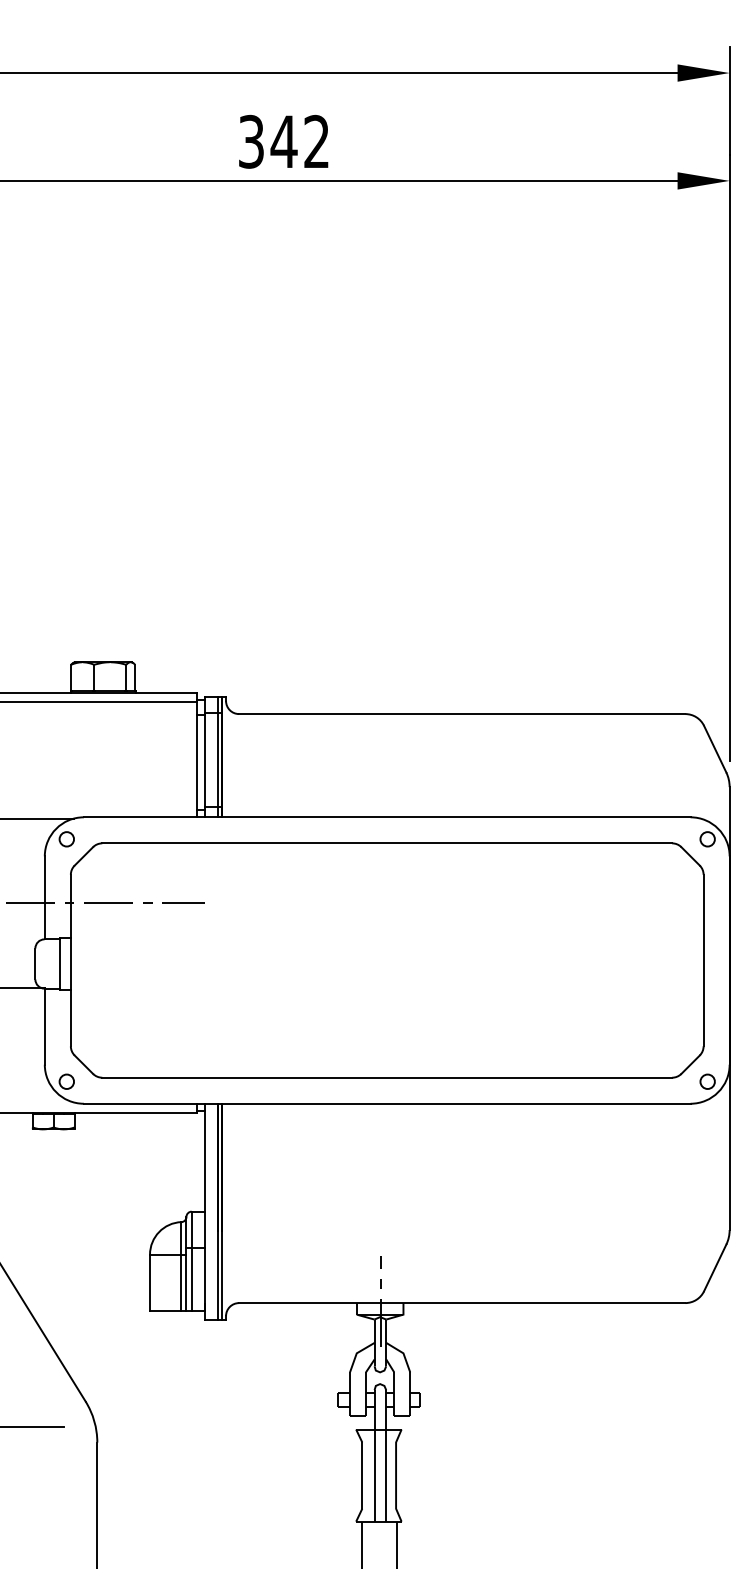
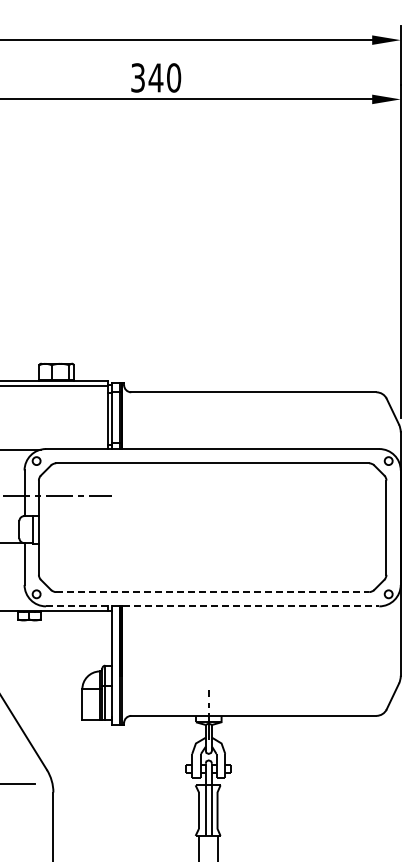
text: (317, 141) -> (174, 77), 342 -> 340
line: (386, 1078) -> (212, 592), solid -> dashed
line: (386, 1103) -> (212, 606), solid -> dashed

